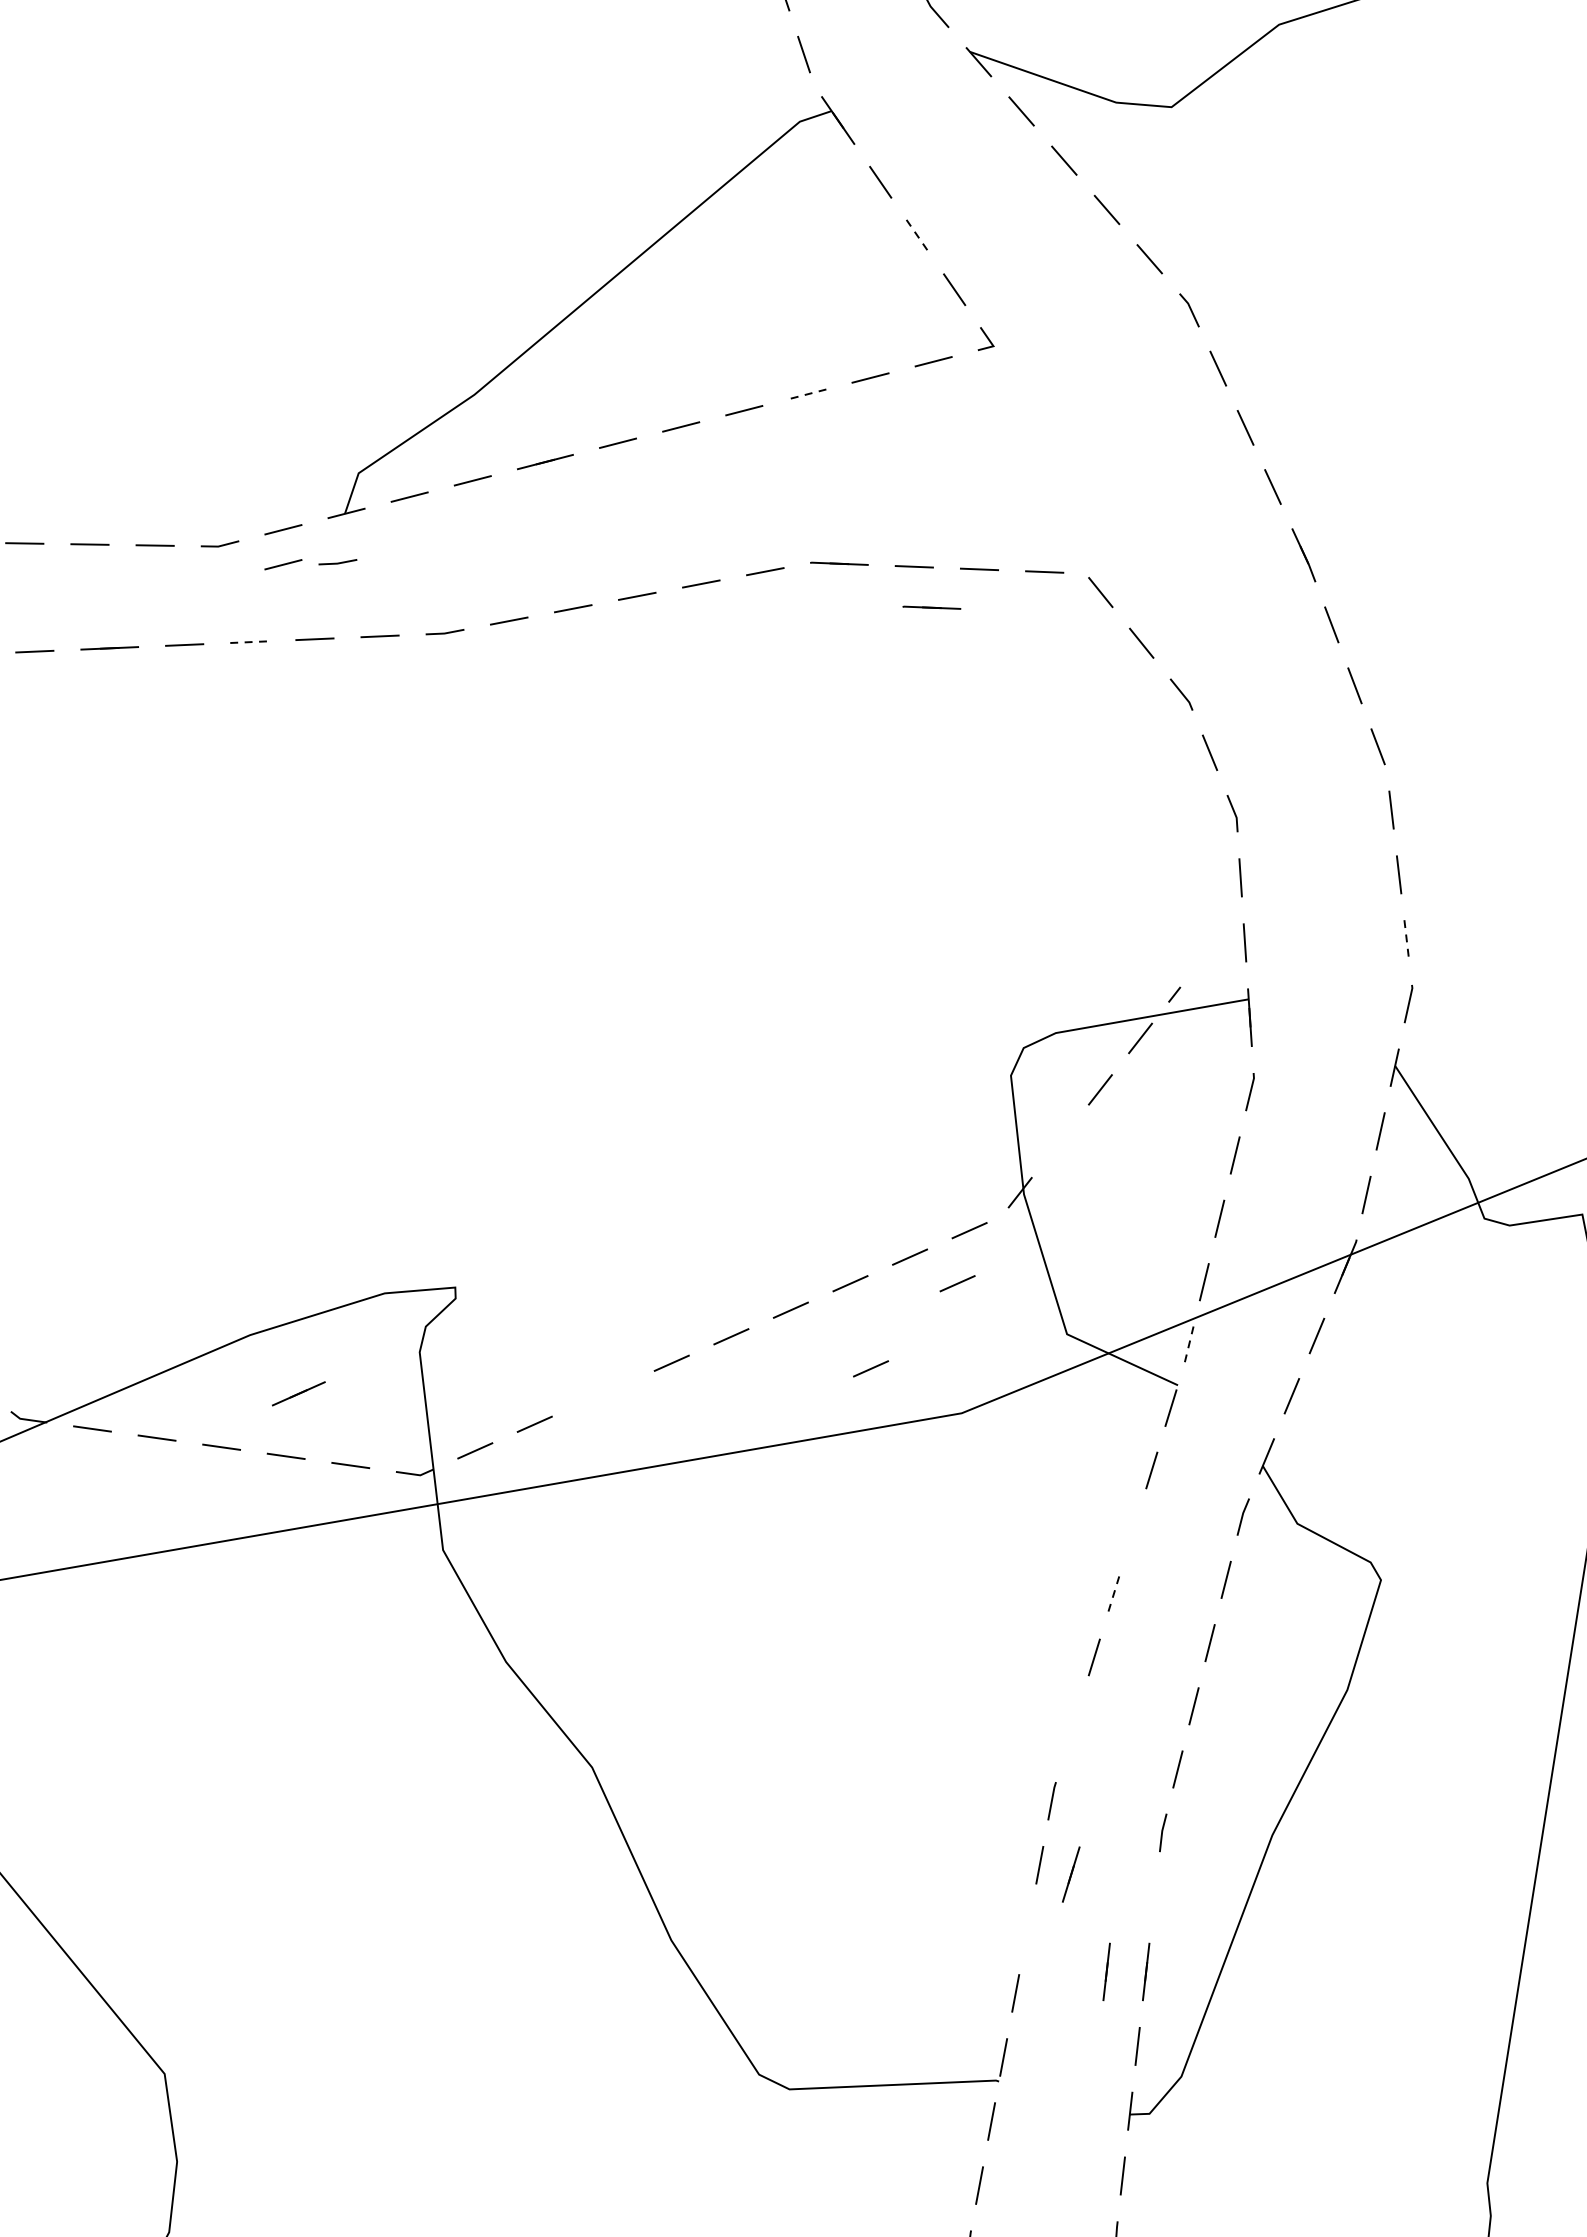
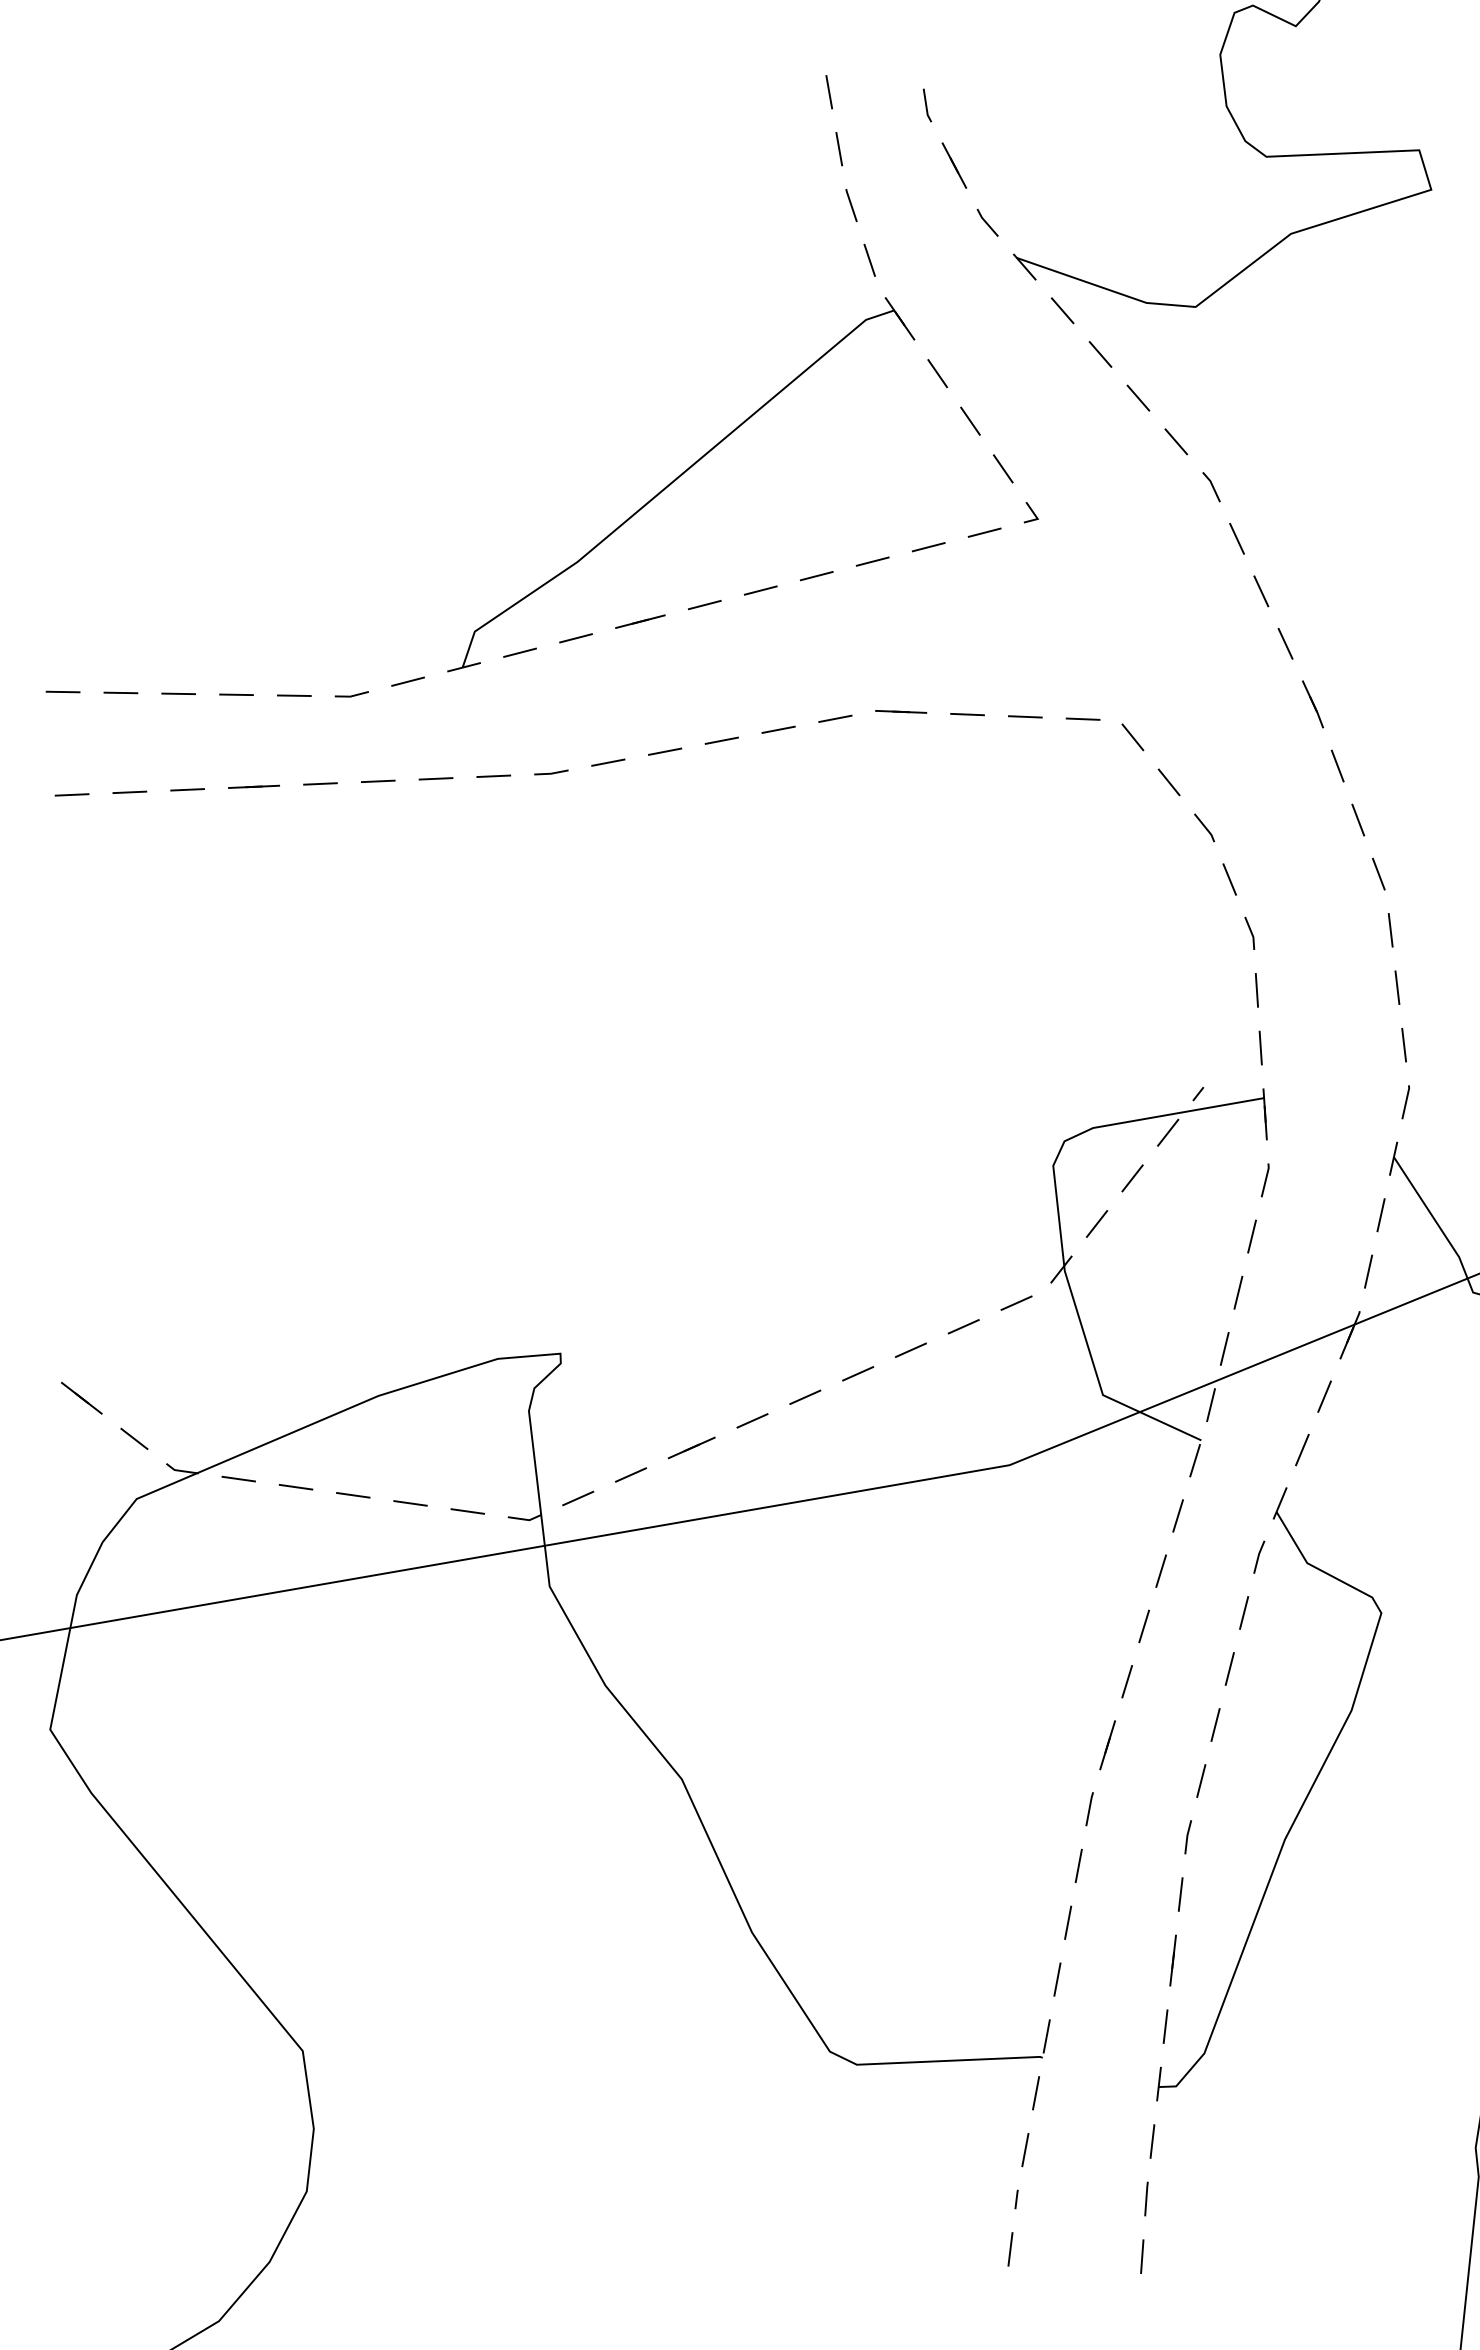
line: (917, 236) -> (970, 421), dashed -> solid
line: (807, 394) -> (872, 561), dashed -> solid
line: (338, 562) -> (456, 710), removed
line: (282, 564) -> (407, 712), removed
line: (932, 607) -> (983, 750), removed
line: (250, 642) -> (378, 781), dashed -> solid
line: (1407, 939) -> (1404, 1045), dashed -> solid
line: (1060, 1140) -> (1097, 1223), added
line: (957, 1282) -> (1005, 1349), removed
line: (1188, 1345) -> (1210, 1405), dashed -> solid
line: (871, 1368) -> (929, 1425), removed
line: (298, 1393) -> (691, 1447), moved
line: (1131, 1532) -> (1160, 1570), added
line: (1113, 1595) -> (1144, 1626), dashed -> solid
line: (1071, 1874) -> (1107, 1745), moved
line: (1154, 1897) -> (1180, 1894), added
line: (1028, 1928) -> (1068, 1922), added
line: (1105, 1971) -> (1137, 1960), removed

